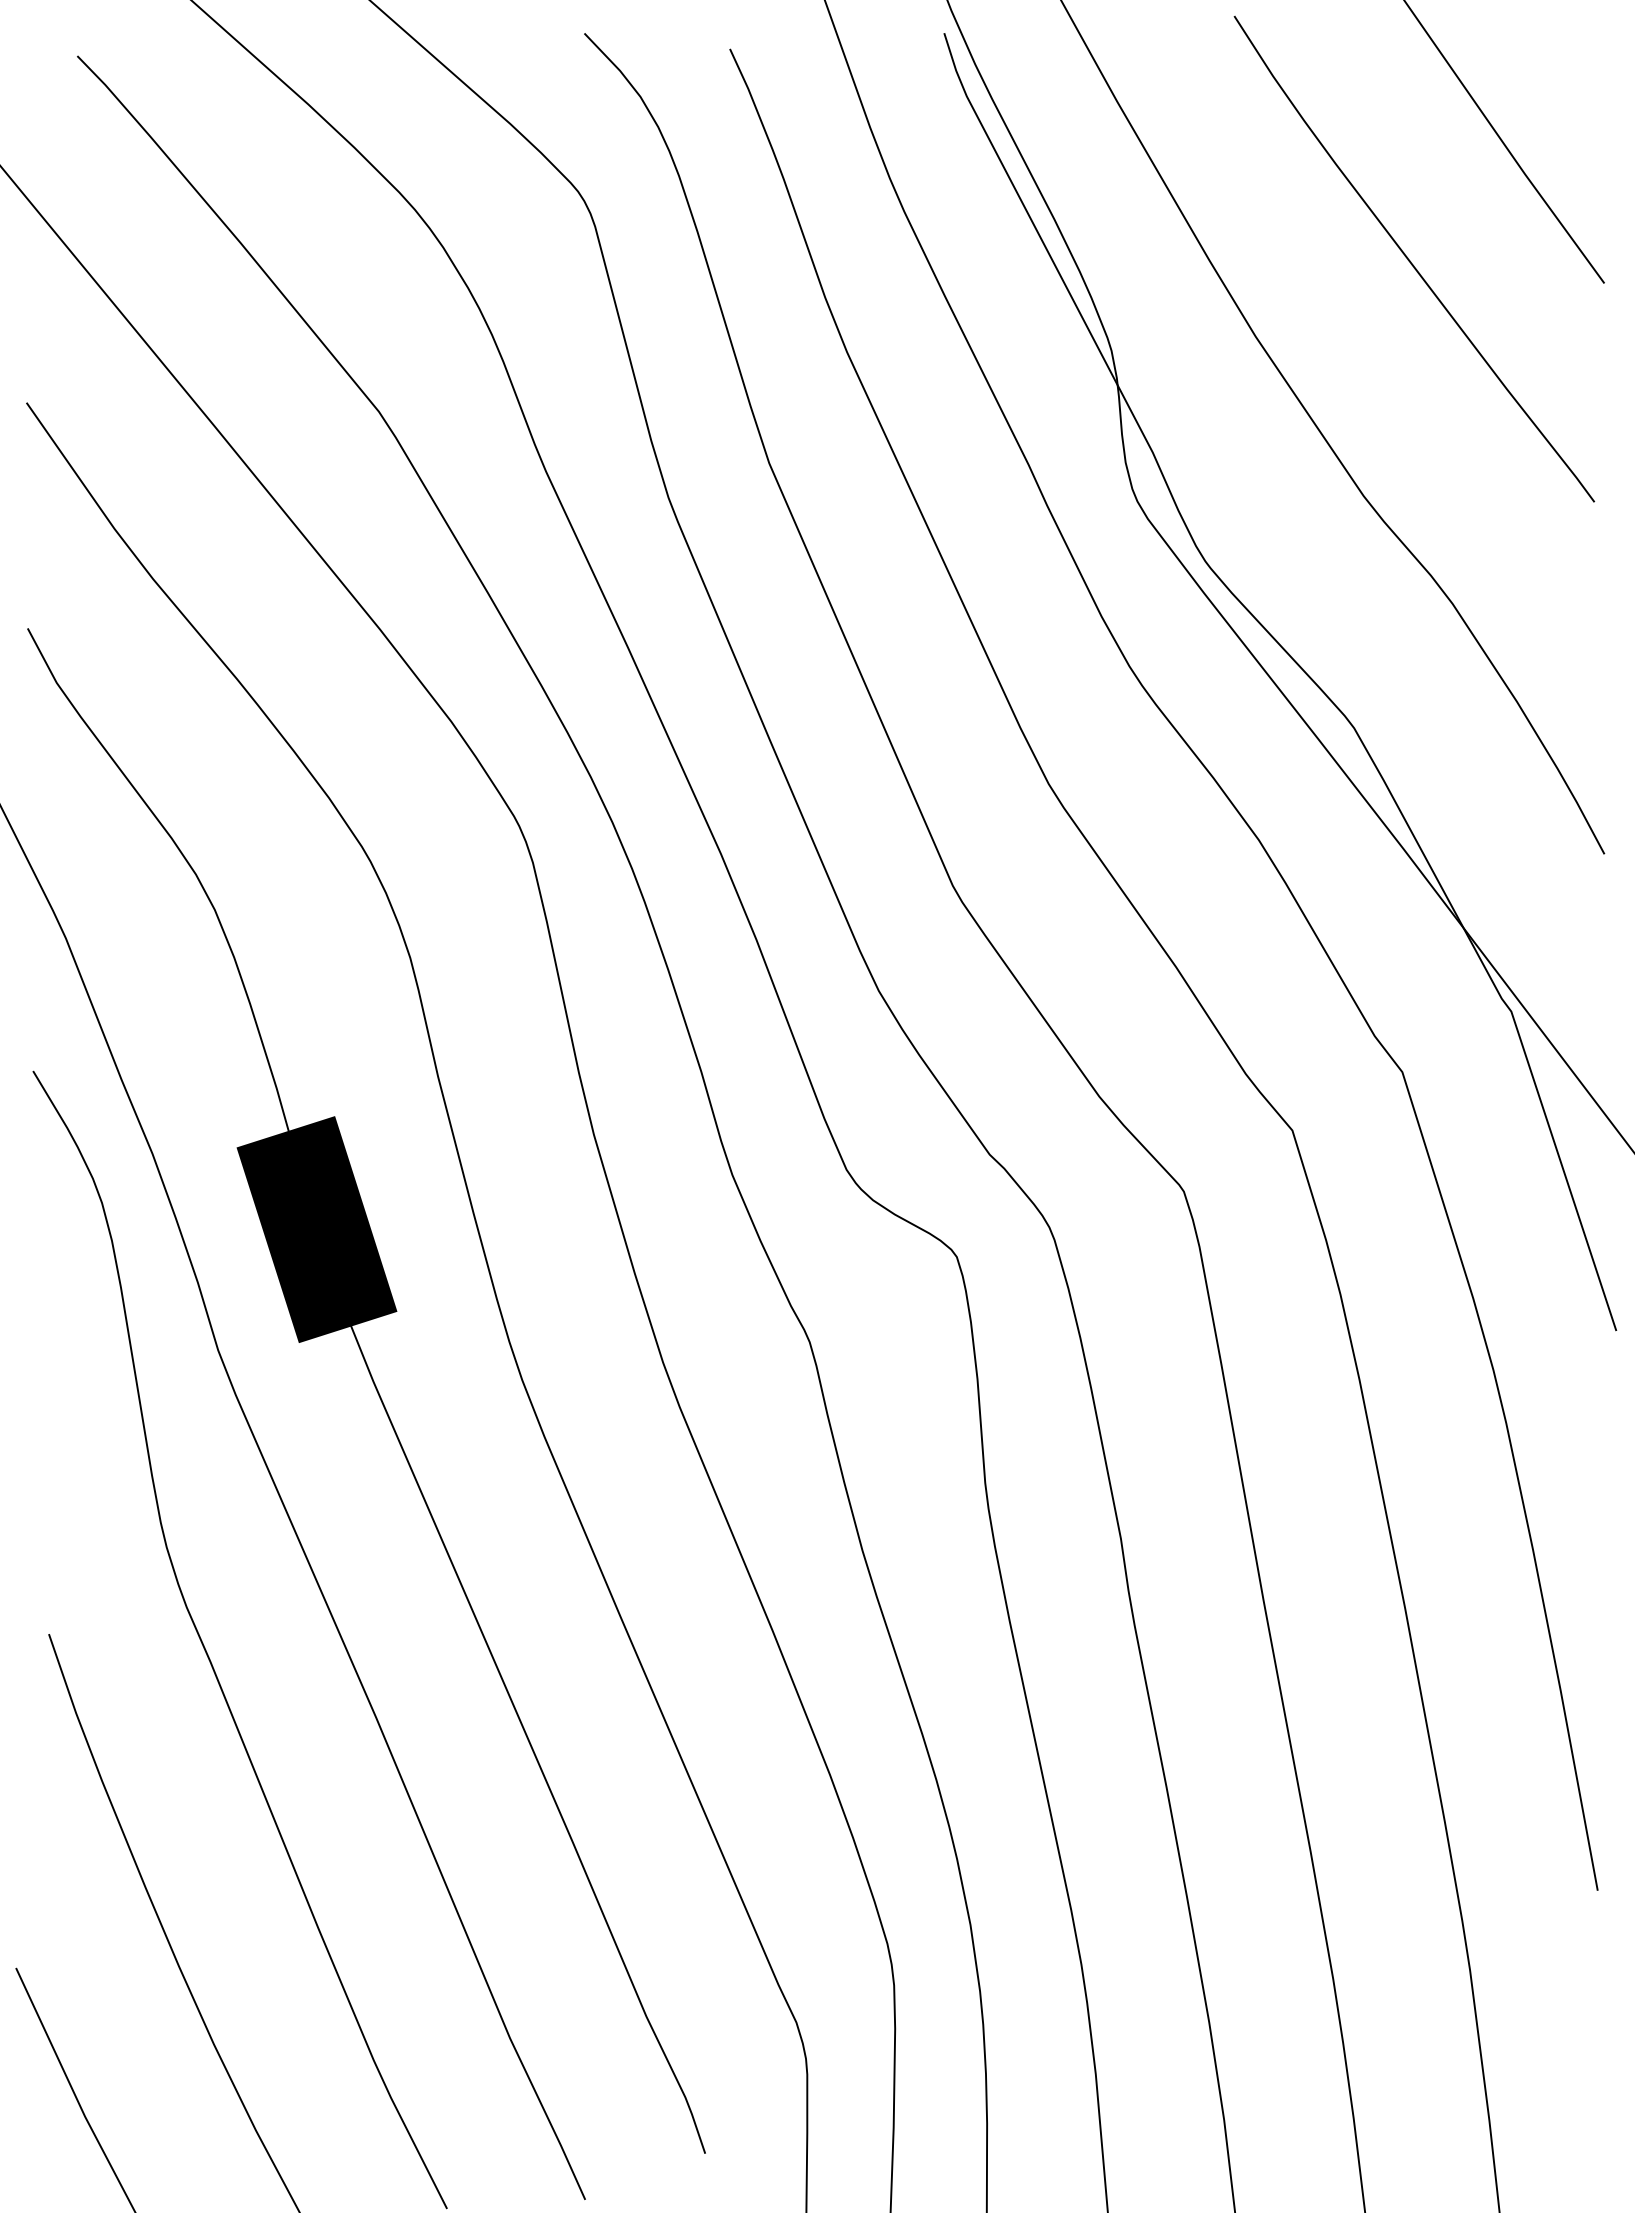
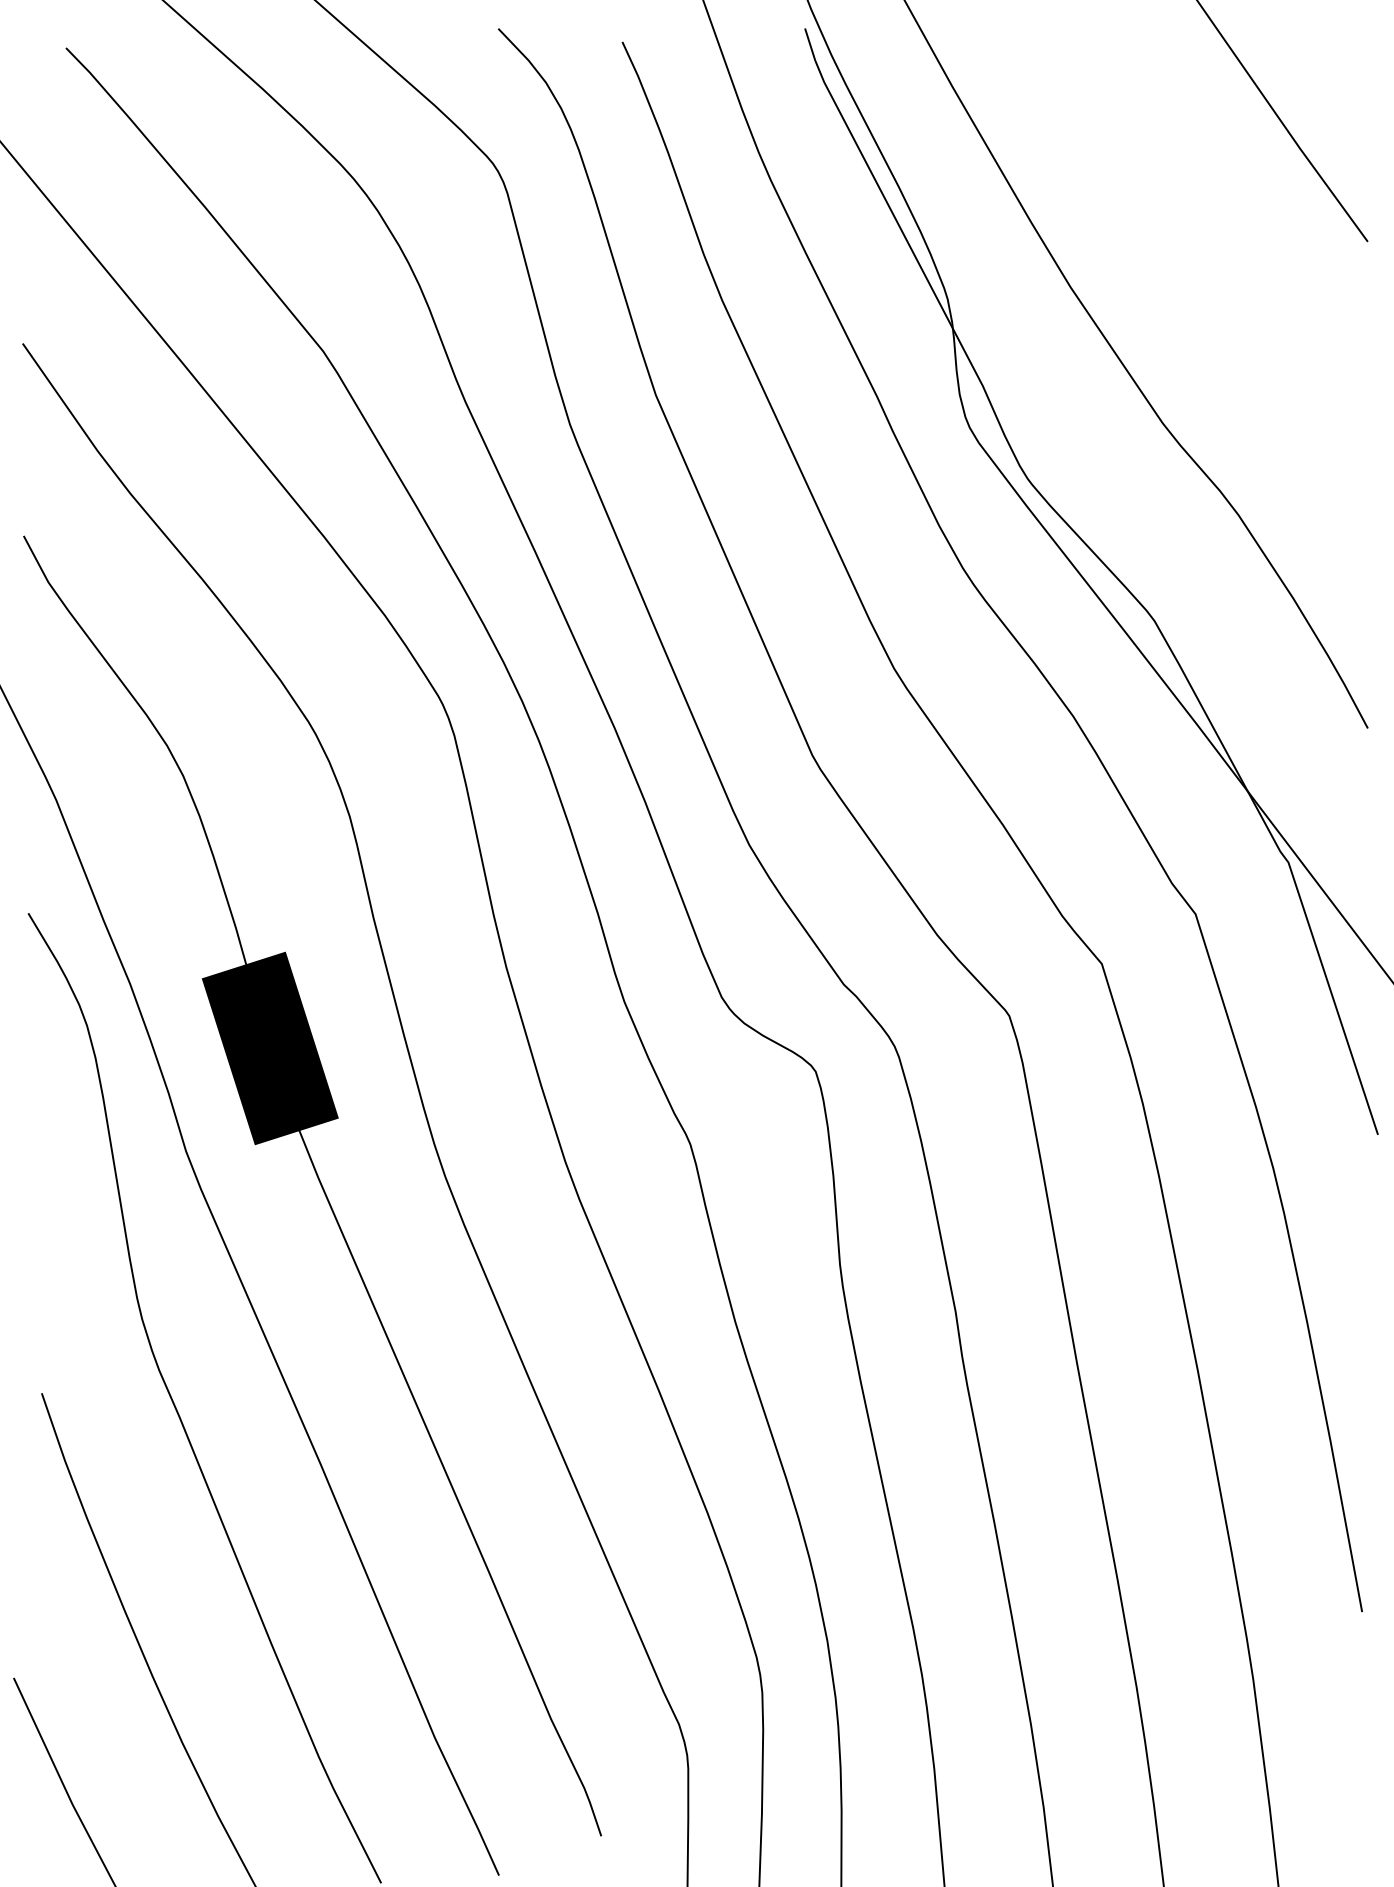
curve: (1411, 261) -> (1203, 223), removed

